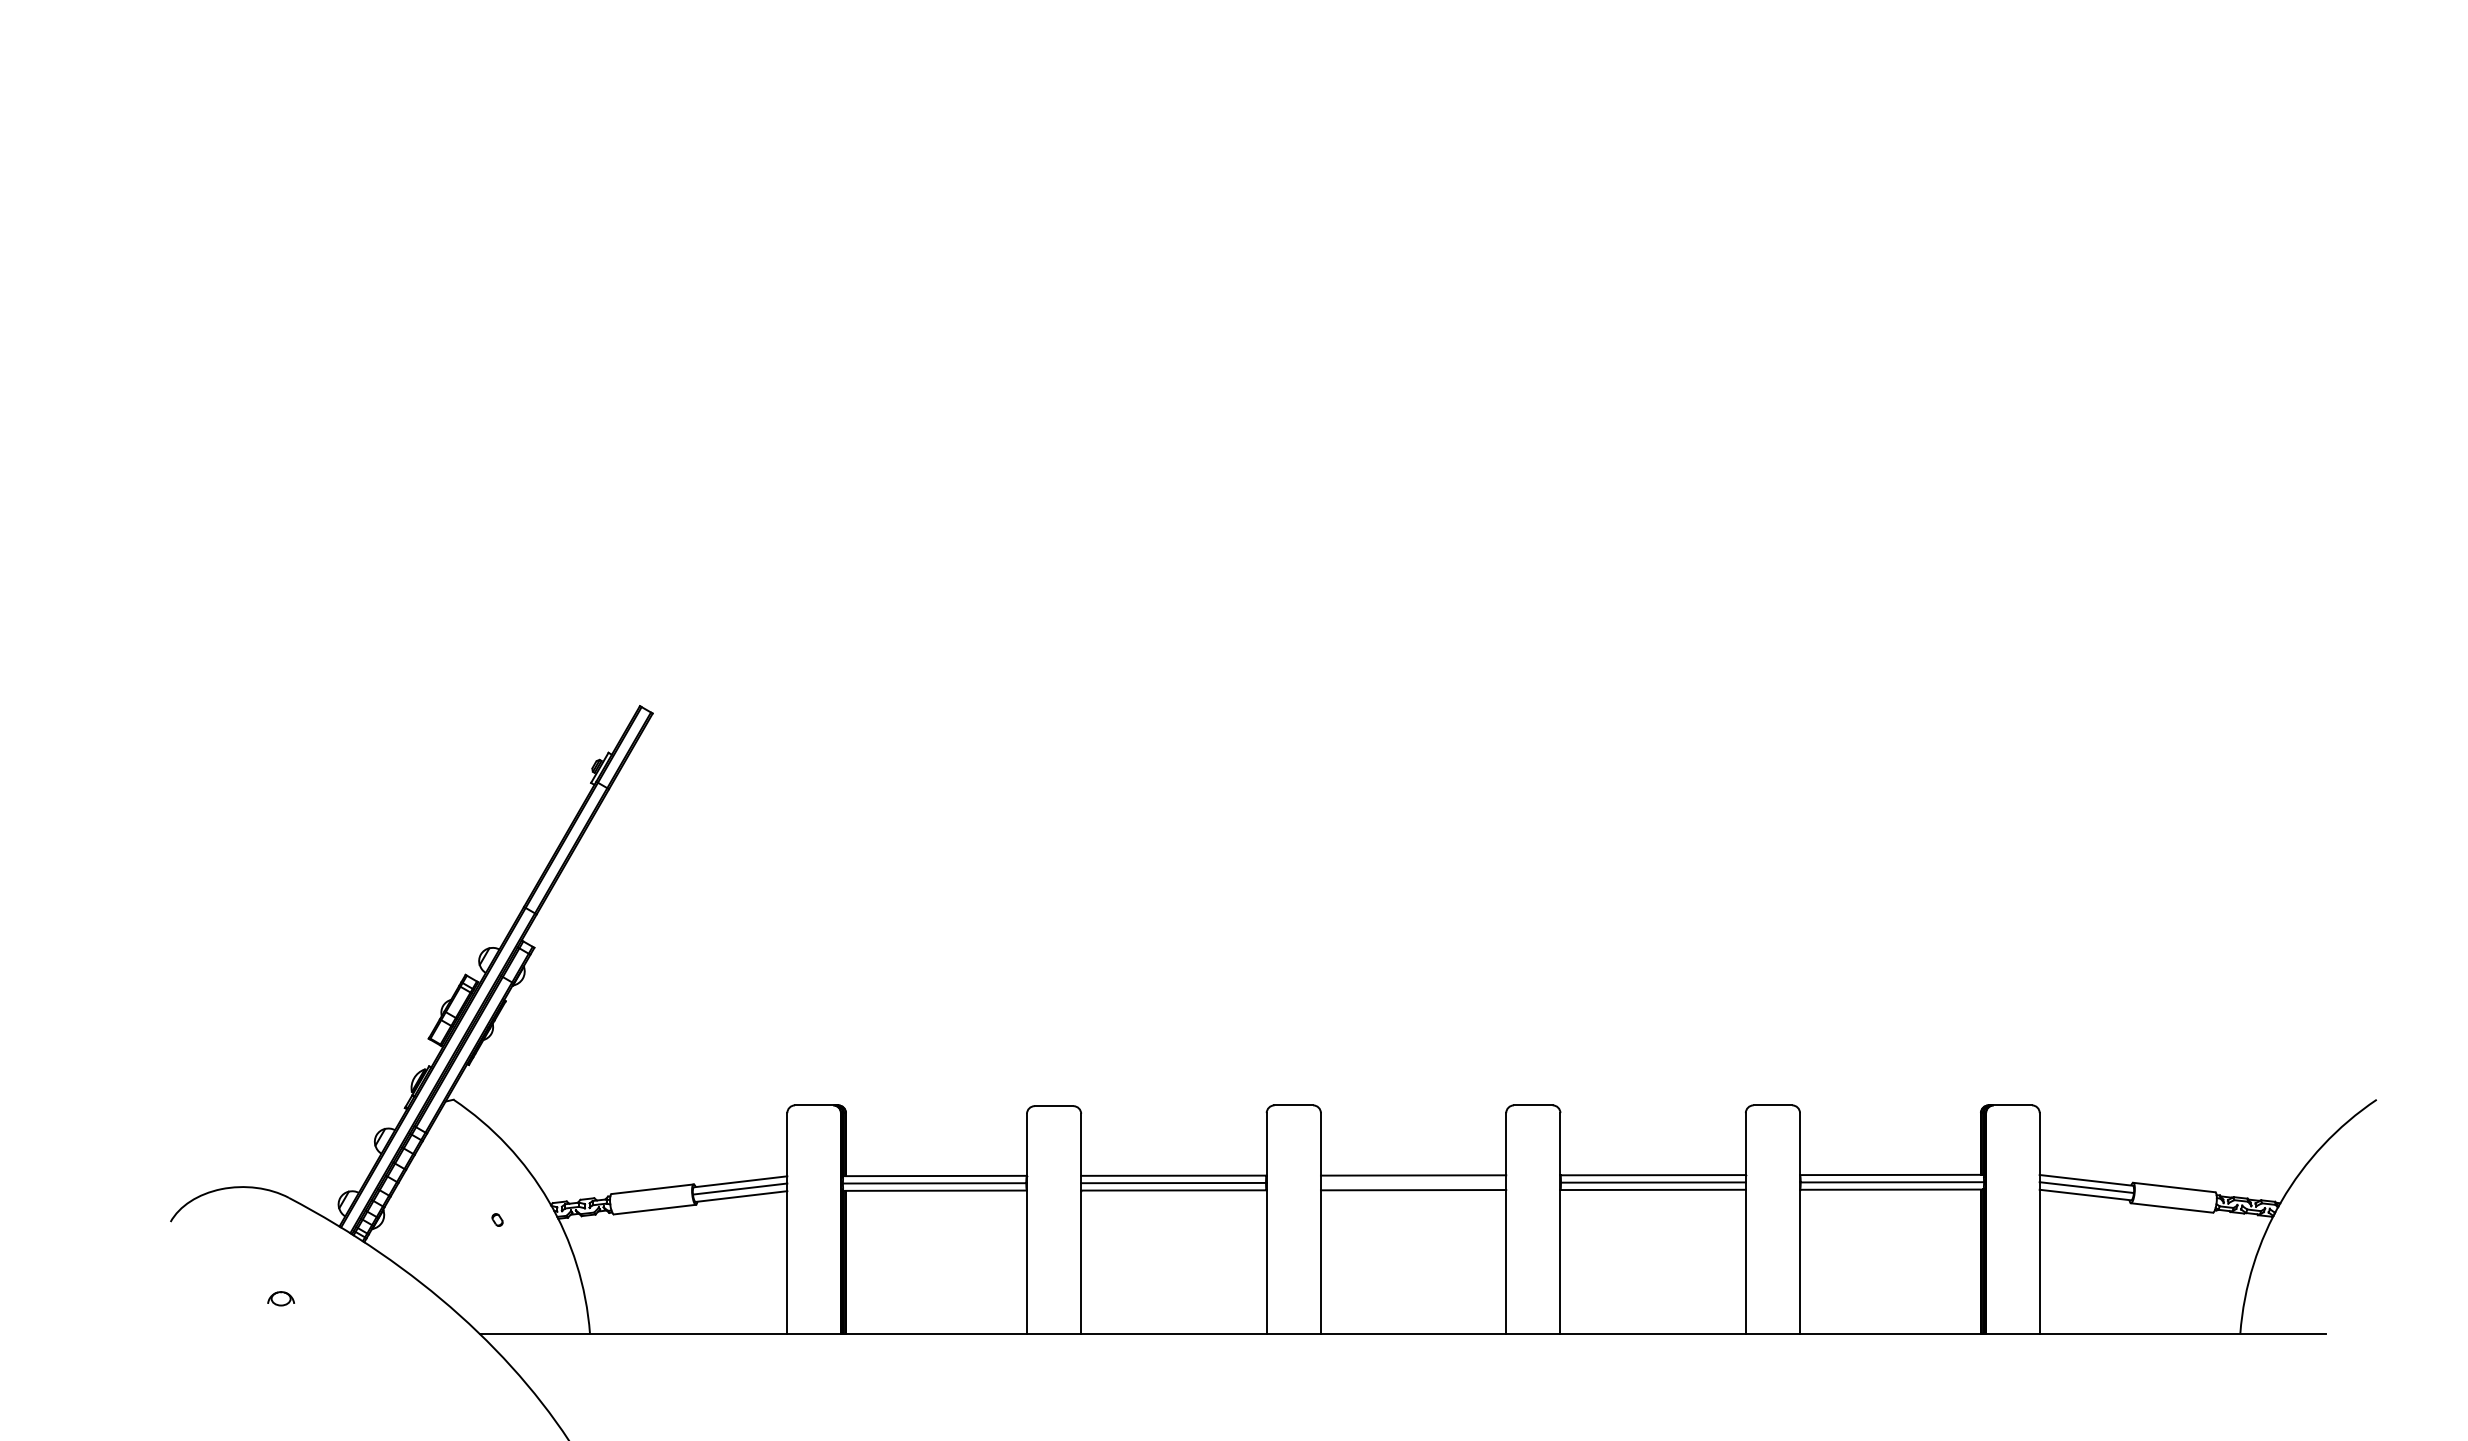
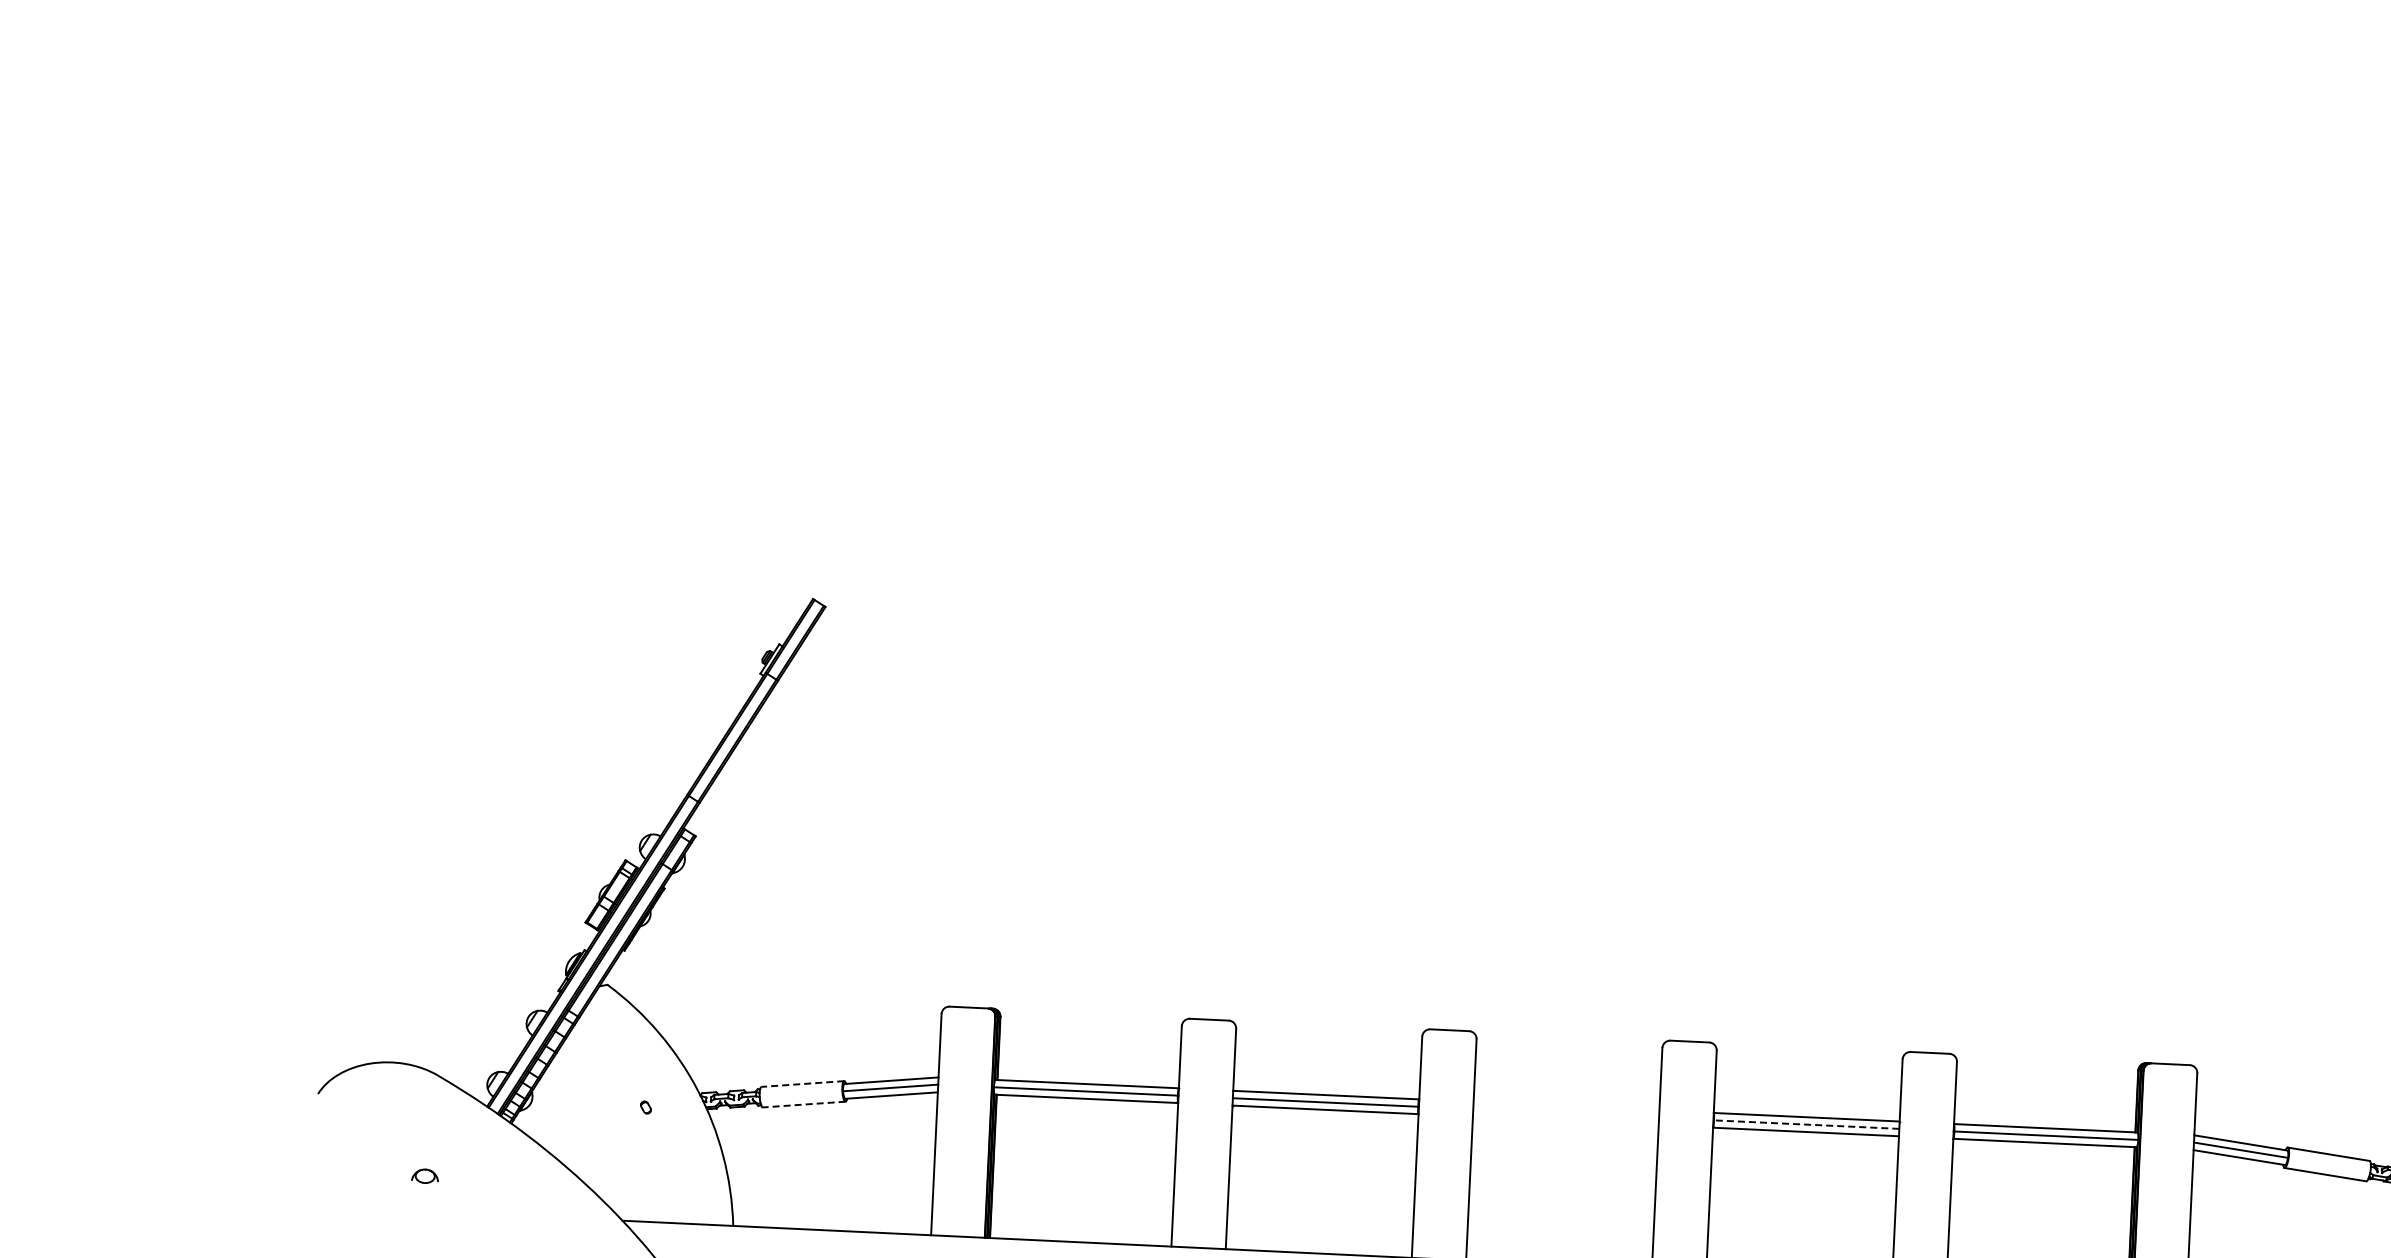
line: (1413, 1175) -> (1566, 1106), removed
line: (1652, 1182) -> (1805, 1124), solid -> dashed
line: (652, 1189) -> (802, 1084), solid -> dashed
line: (1413, 1190) -> (1565, 1121), removed
line: (654, 1209) -> (803, 1104), solid -> dashed

